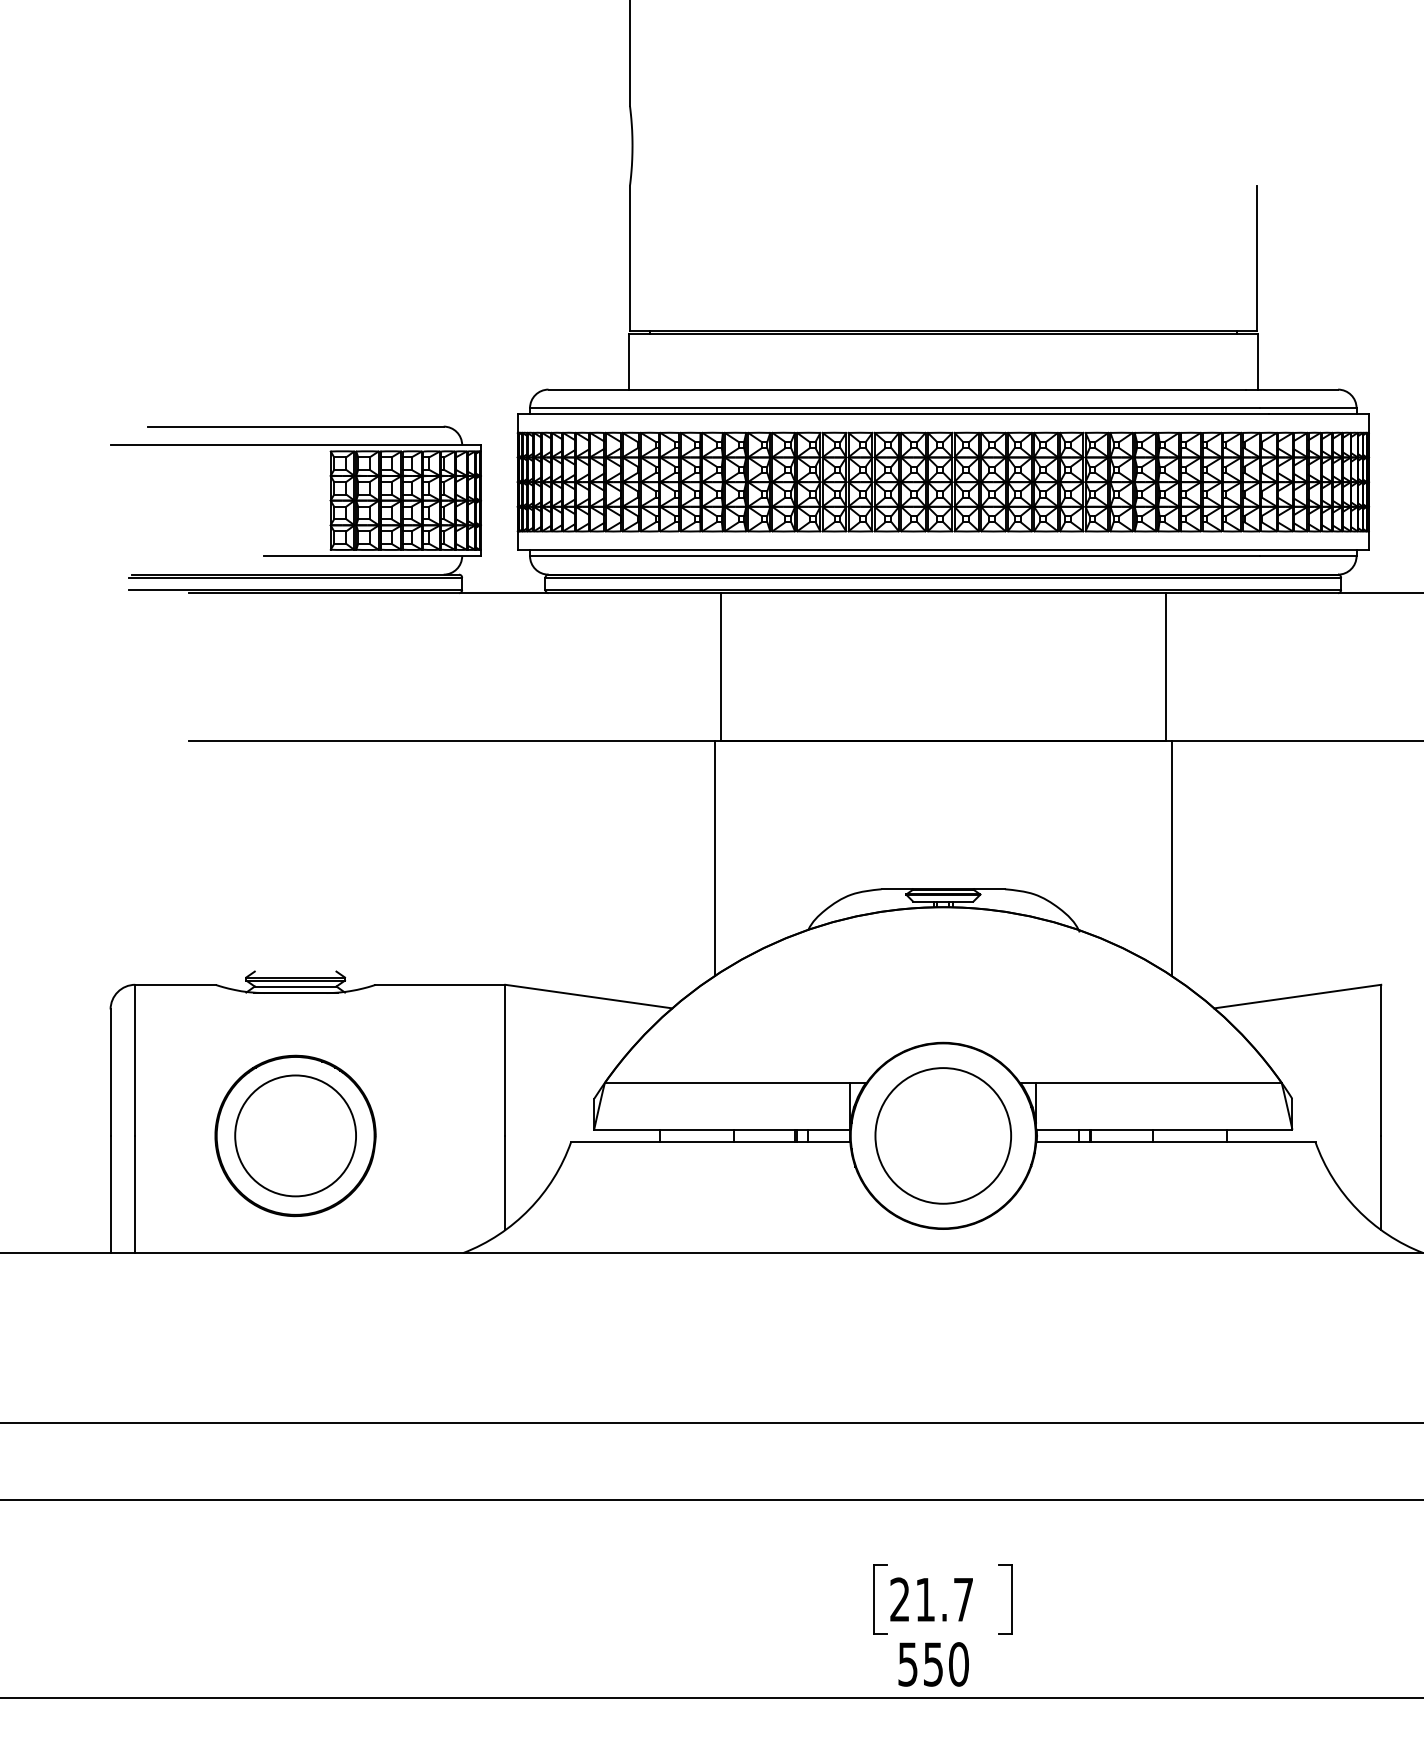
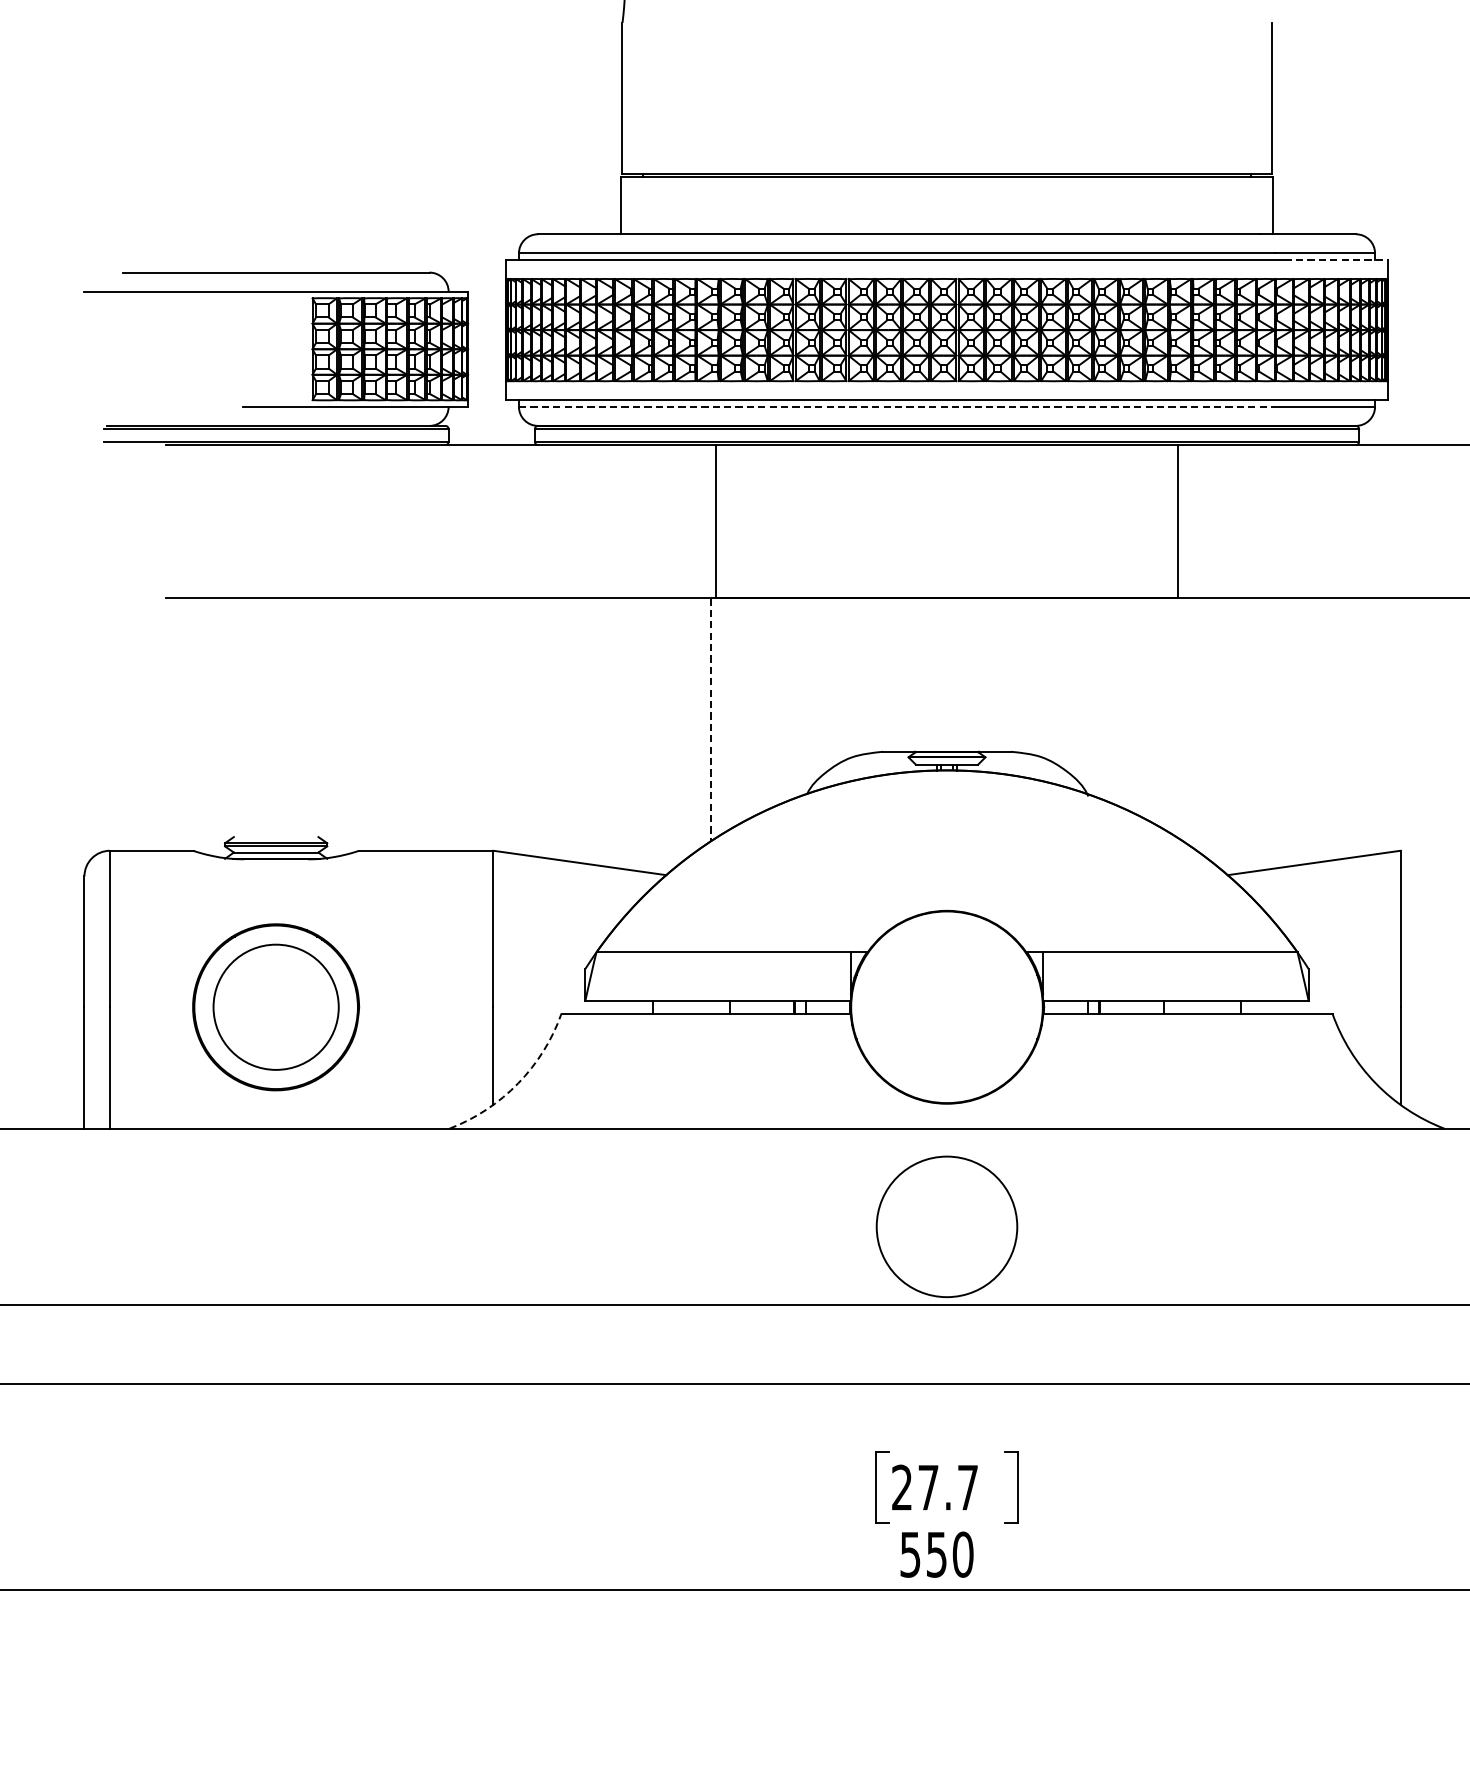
line: (1319, 414) -> (1336, 260), solid -> dashed
line: (894, 556) -> (896, 407), solid -> dashed
line: (1171, 858) -> (1183, 719), removed
line: (715, 859) -> (711, 720), solid -> dashed
circle: (942, 1135) -> (946, 1226), moved
arc: (529, 1209) -> (518, 1083), solid -> dashed
text: (925, 1599) -> (928, 1487), 21.7 -> 27.7

